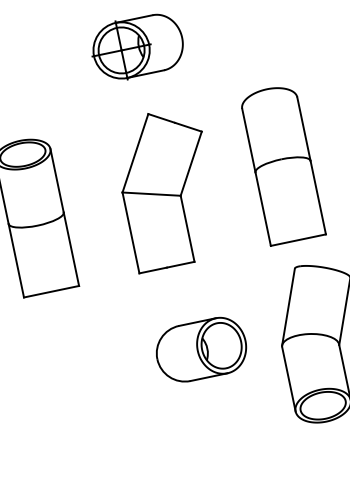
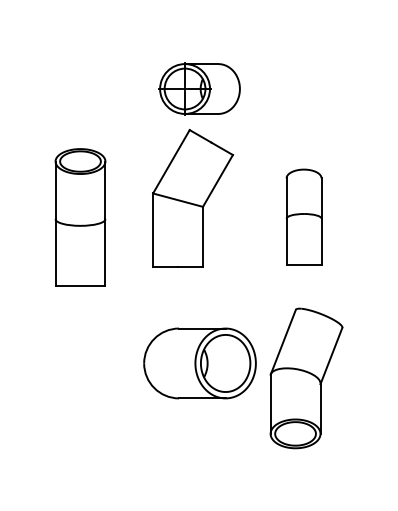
part: (282, 164) -> (303, 217), size x0.7
part: (168, 187) -> (193, 197), moved
part: (200, 350) -> (199, 363), size x1.4

